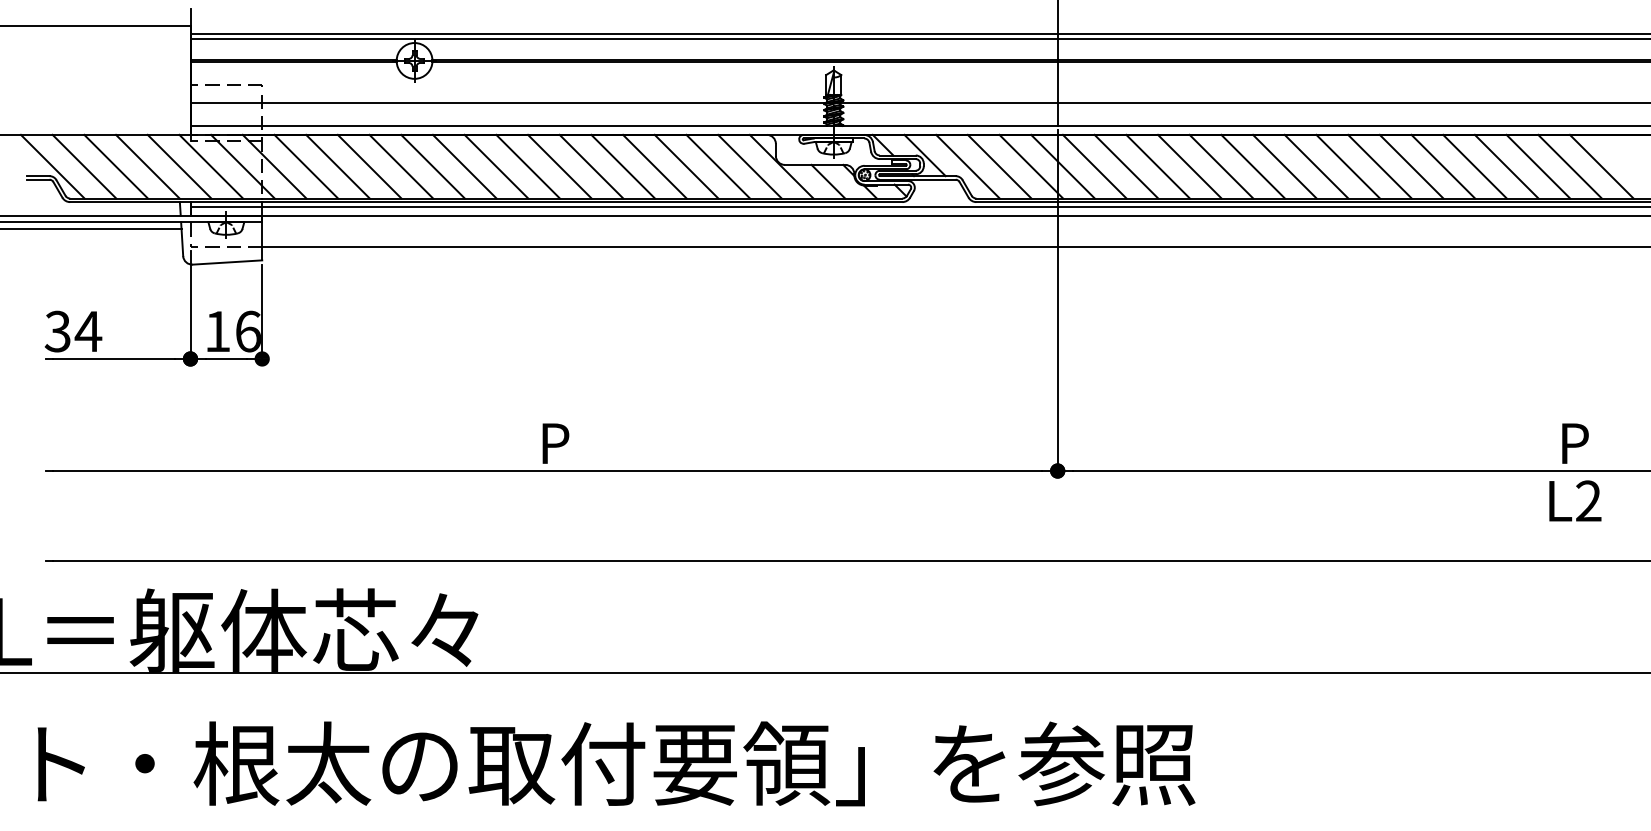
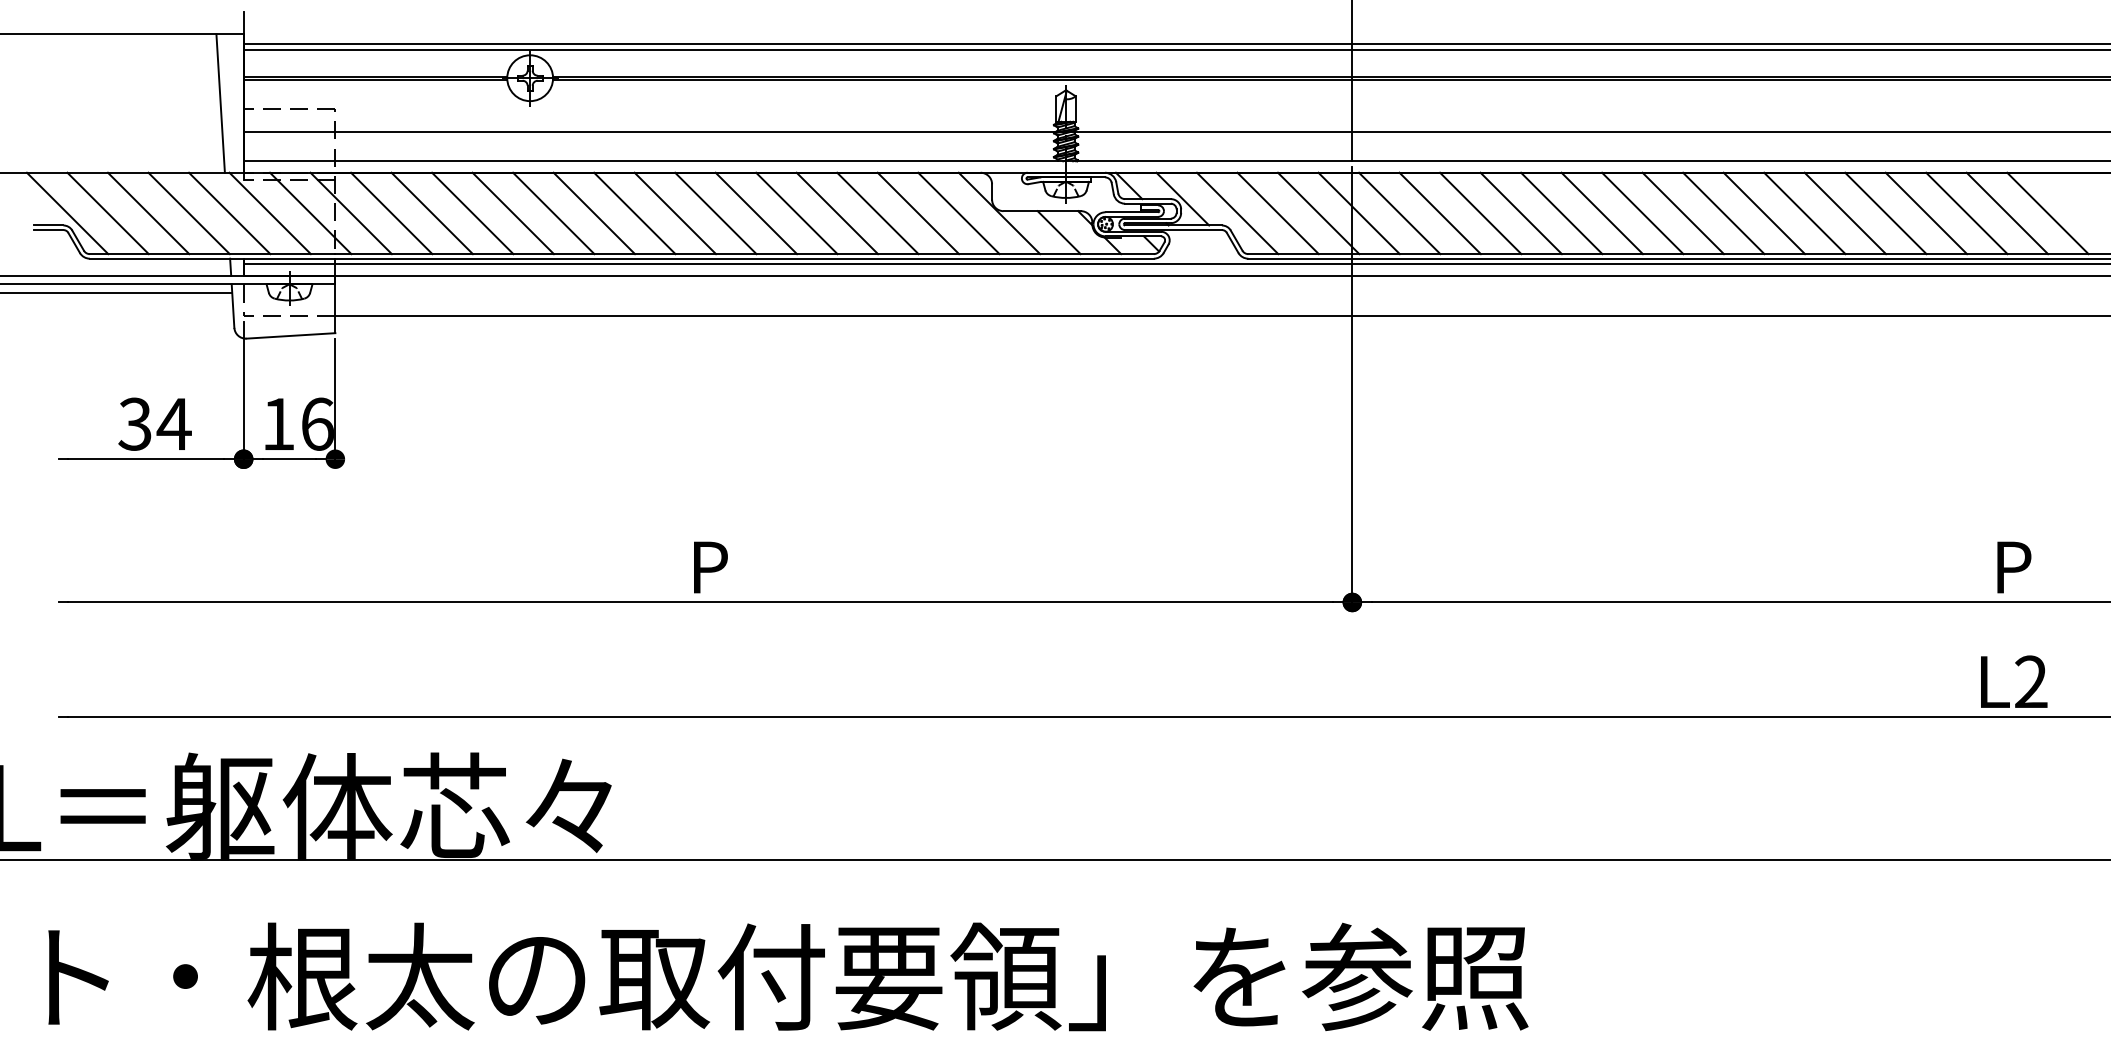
line: (172, 80) -> (220, 103), added
text: (73, 331) -> (154, 423), moved
text: (1575, 500) -> (2014, 681), moved

